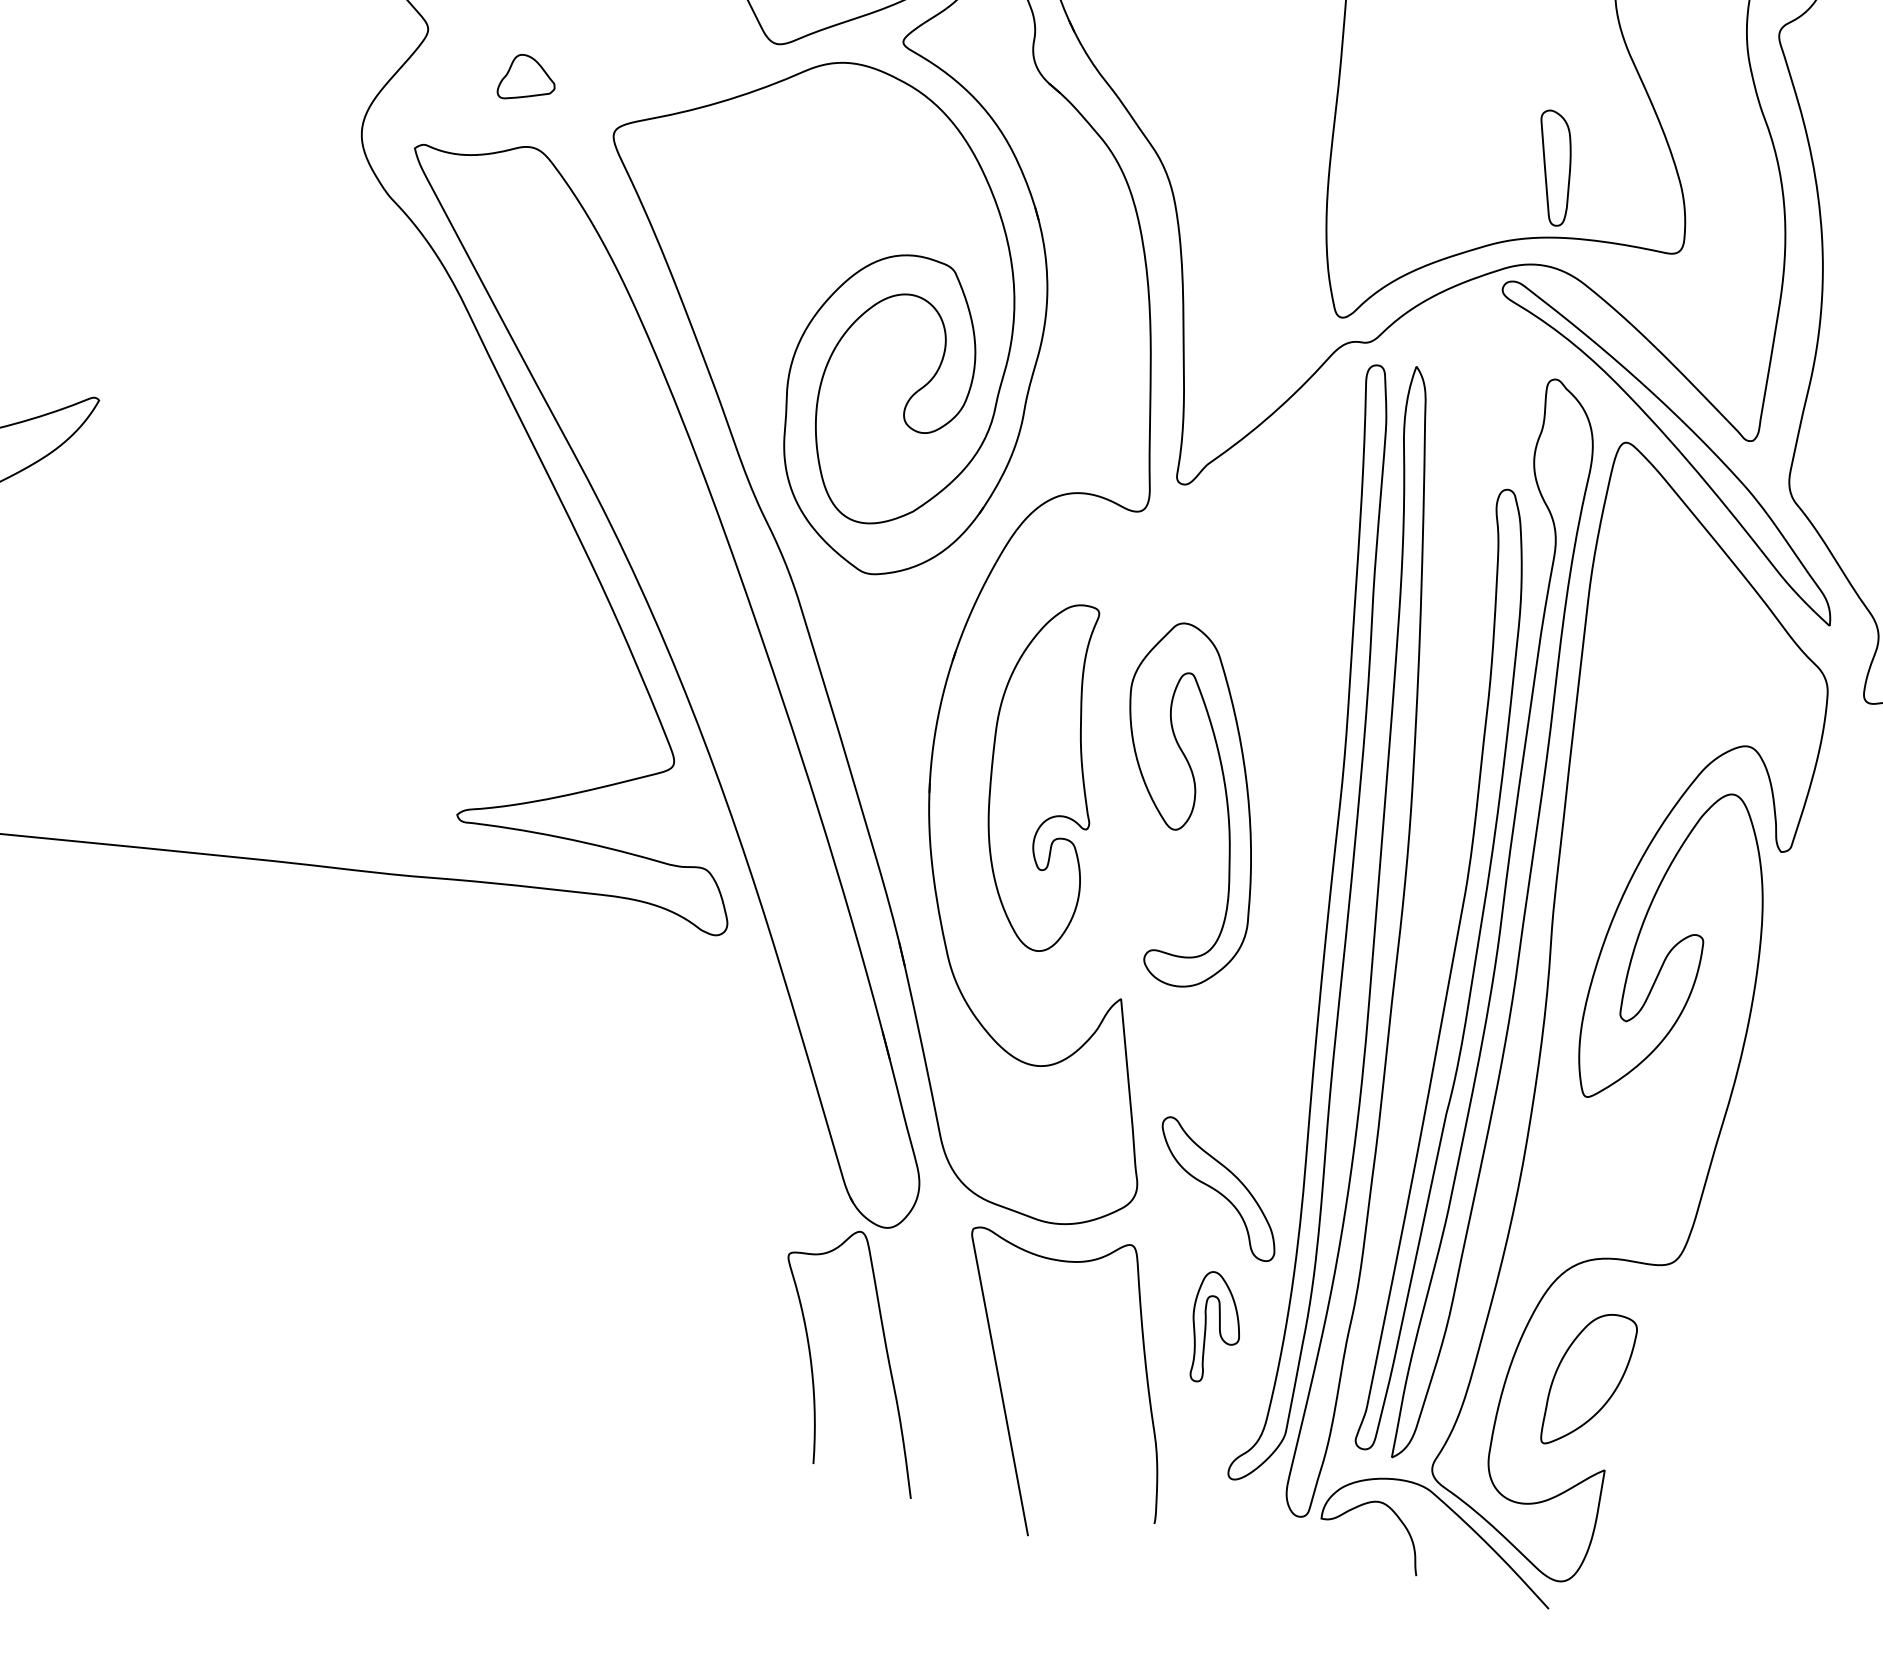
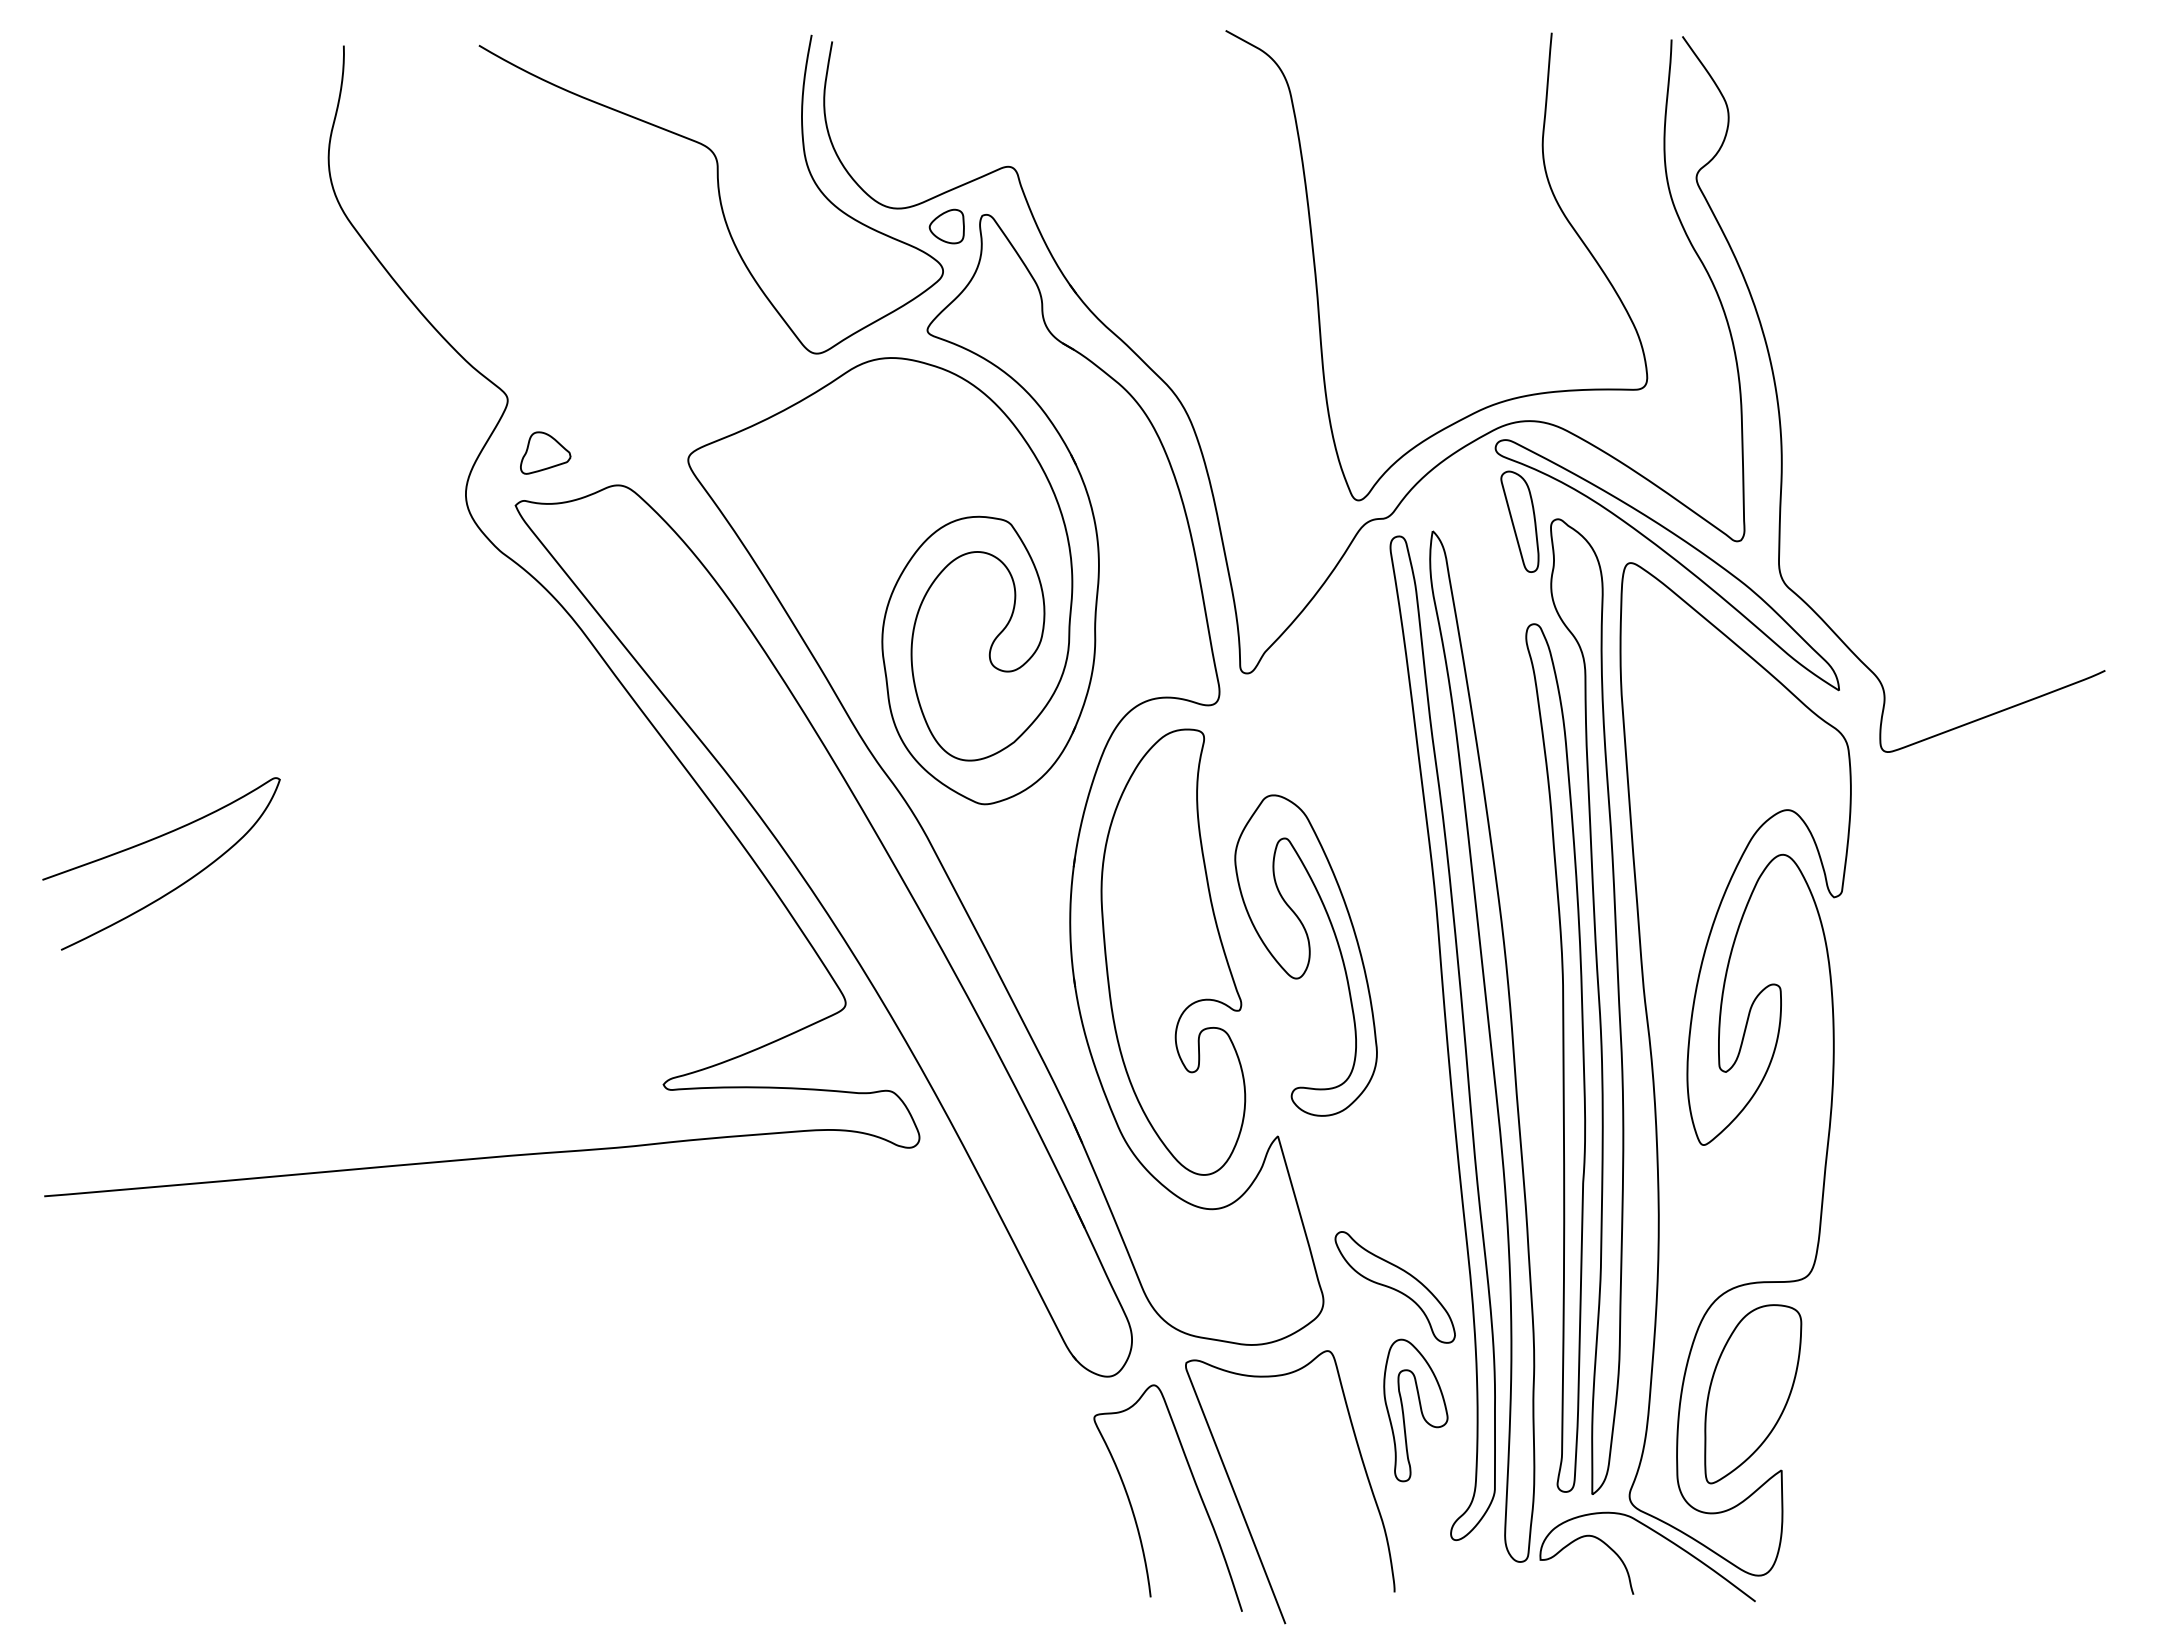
part: (527, 78) -> (545, 452), moved
part: (1552, 167) -> (1519, 521), moved
part: (1044, 774) -> (1173, 951), size x1.43
part: (1215, 1328) -> (1415, 1410), size x1.43
curve: (885, 1351) -> (1195, 1486), moved
part: (1589, 1381) -> (1753, 1394), size x1.43

